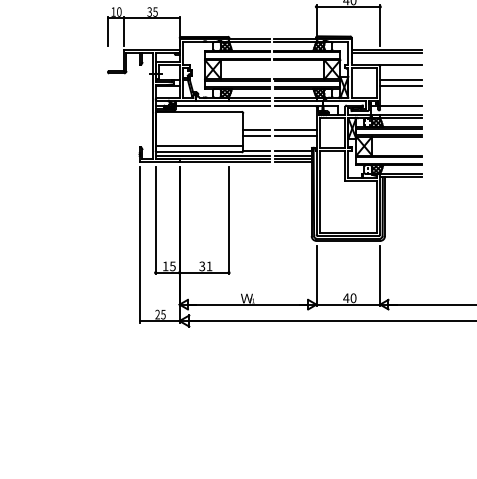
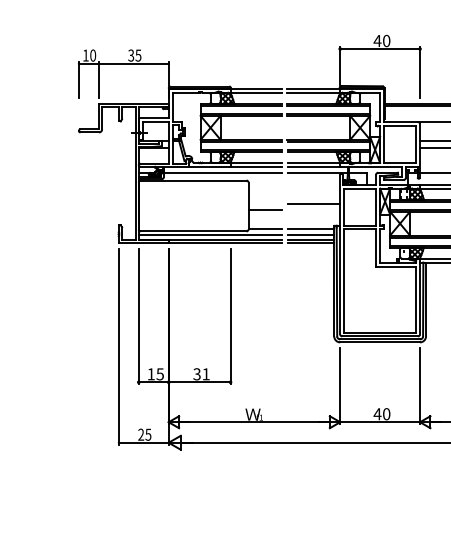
line: (256, 130) -> (265, 203), removed
line: (295, 135) -> (313, 210), removed
line: (199, 145) -> (193, 222), removed

